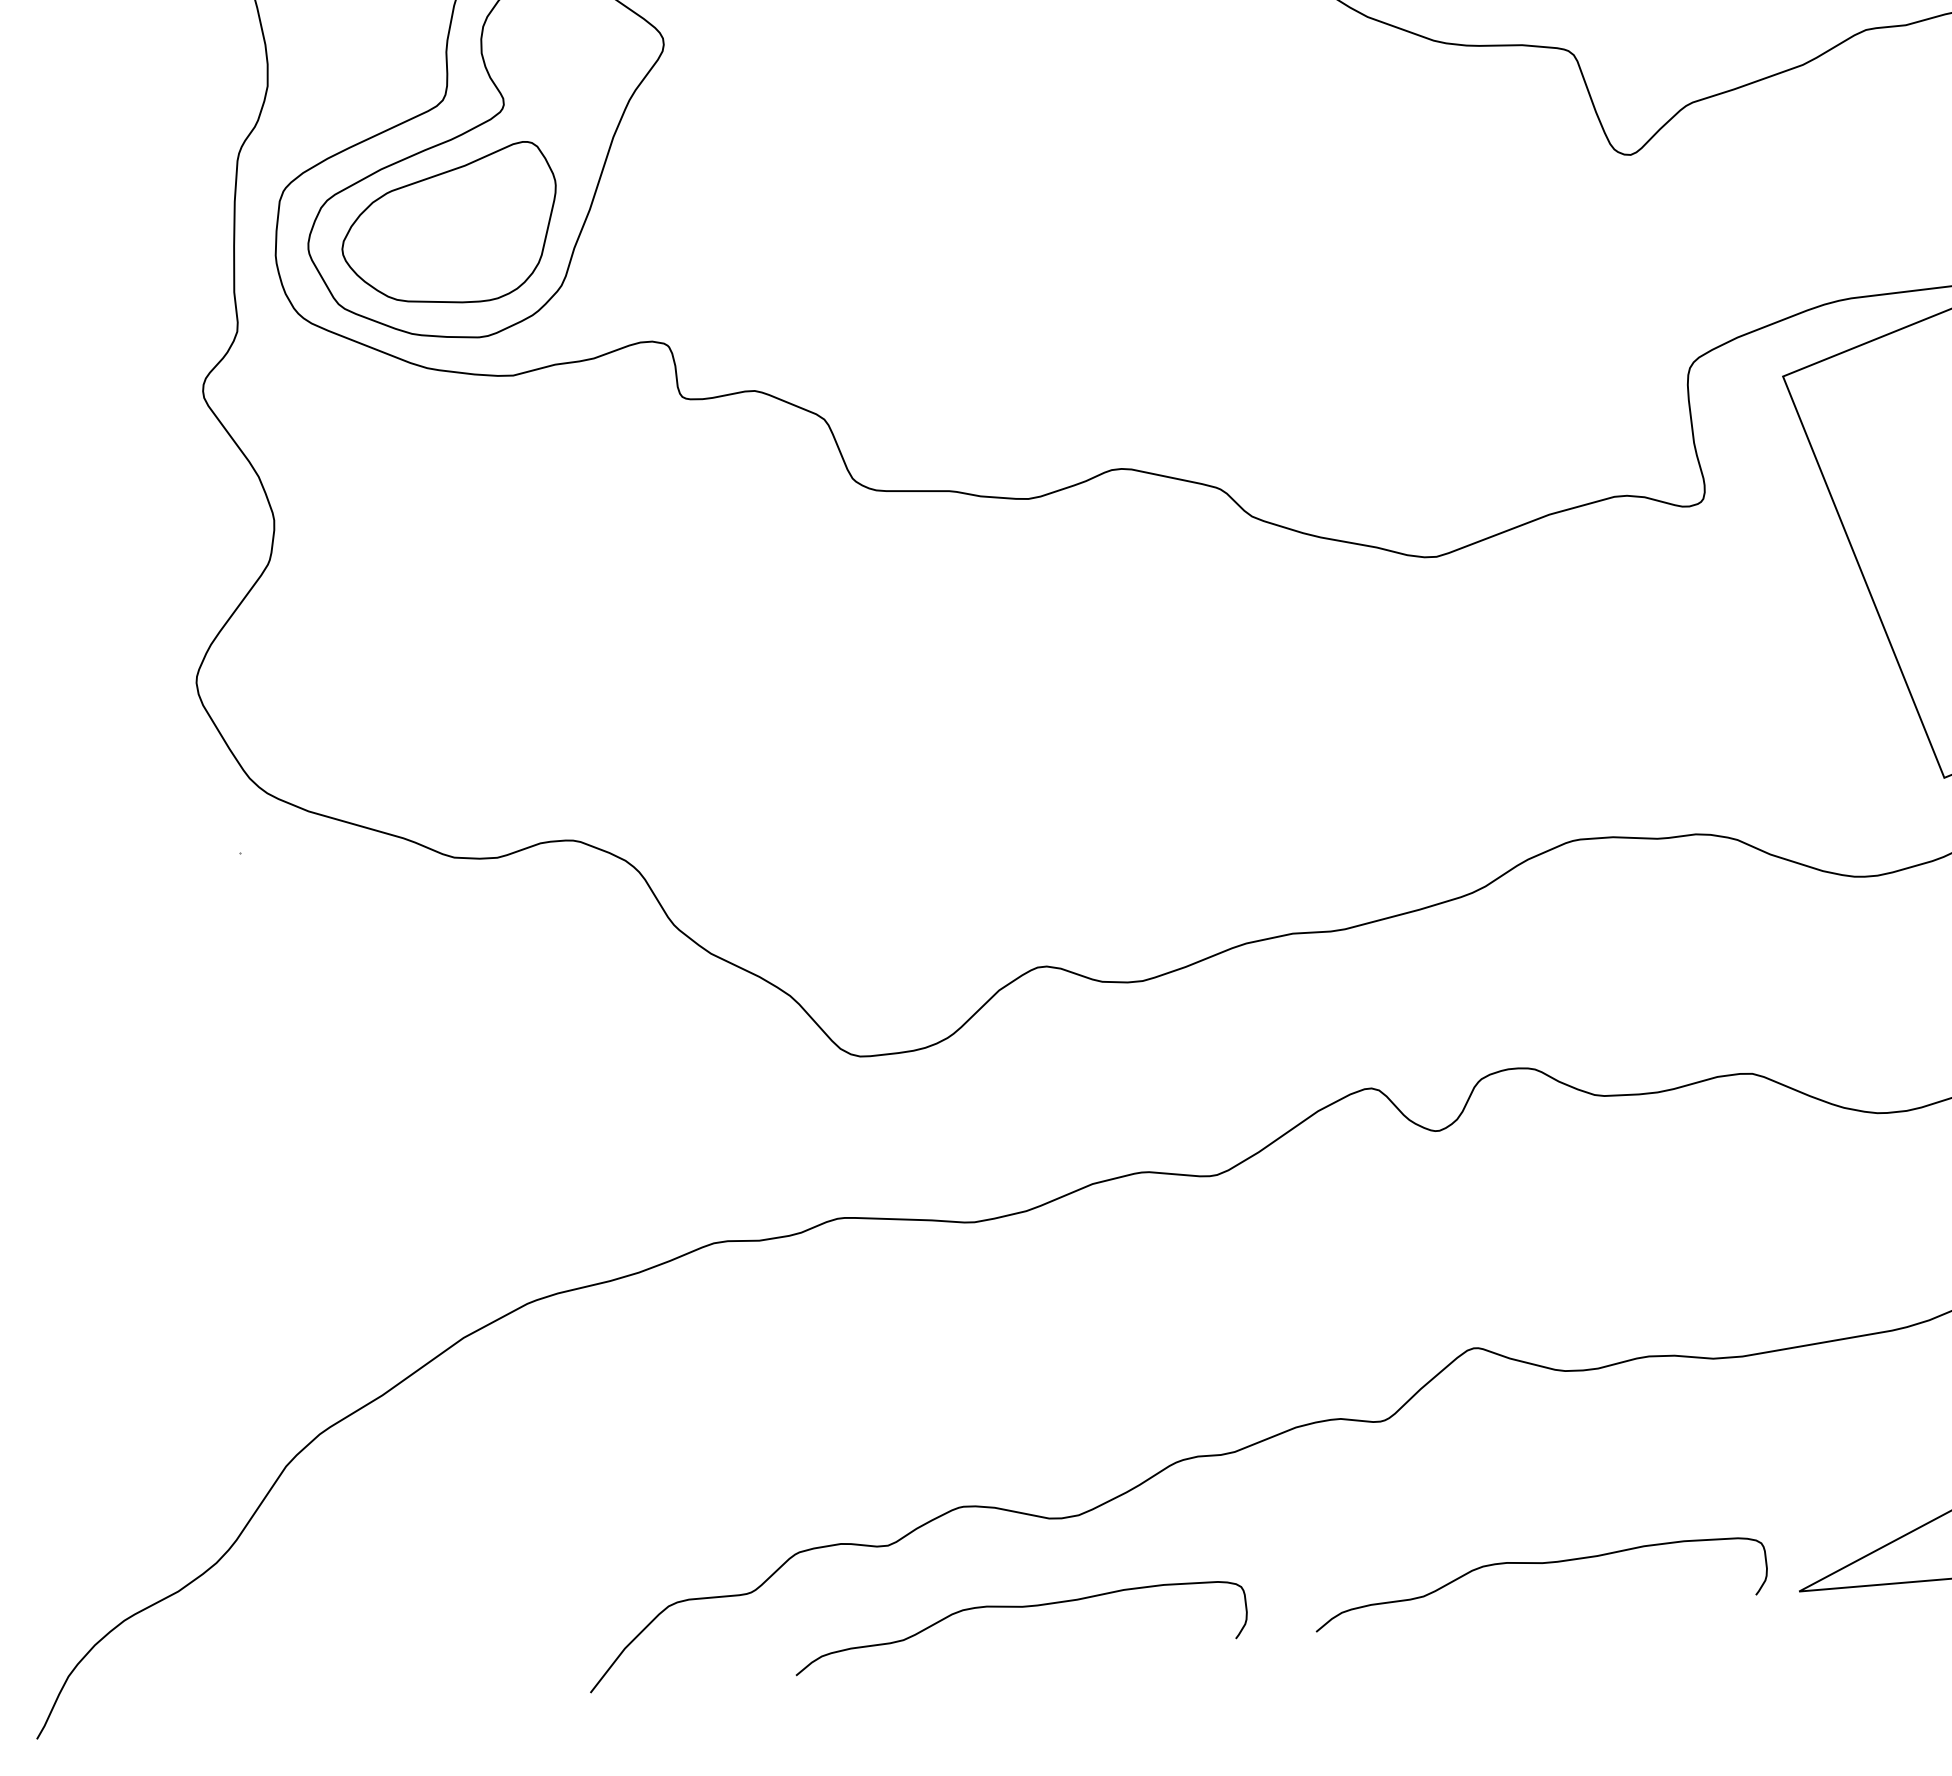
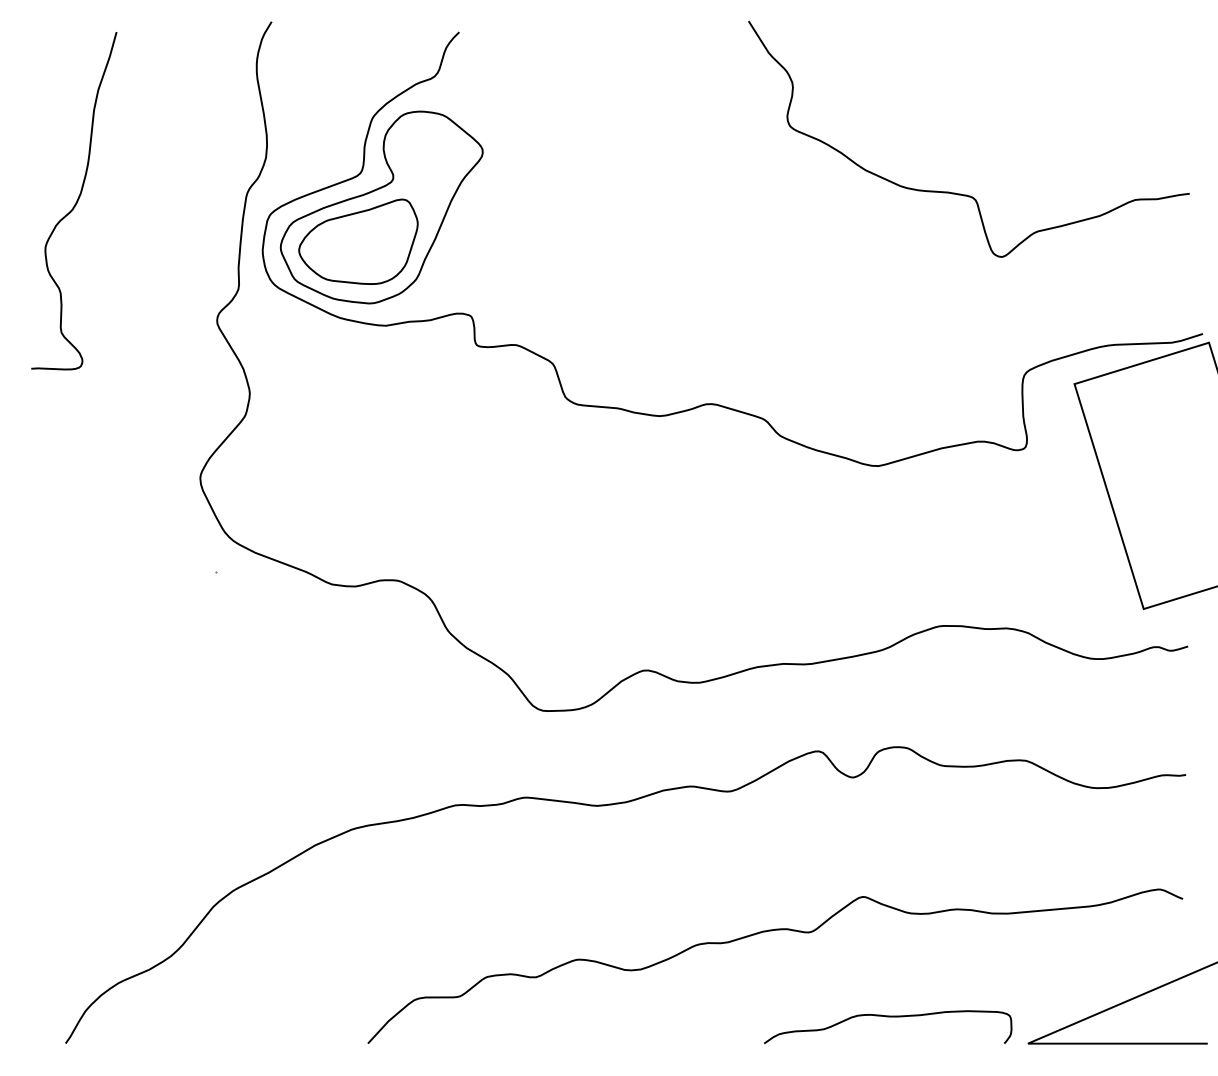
curve: (1019, 1608) -> (604, 1017), removed

